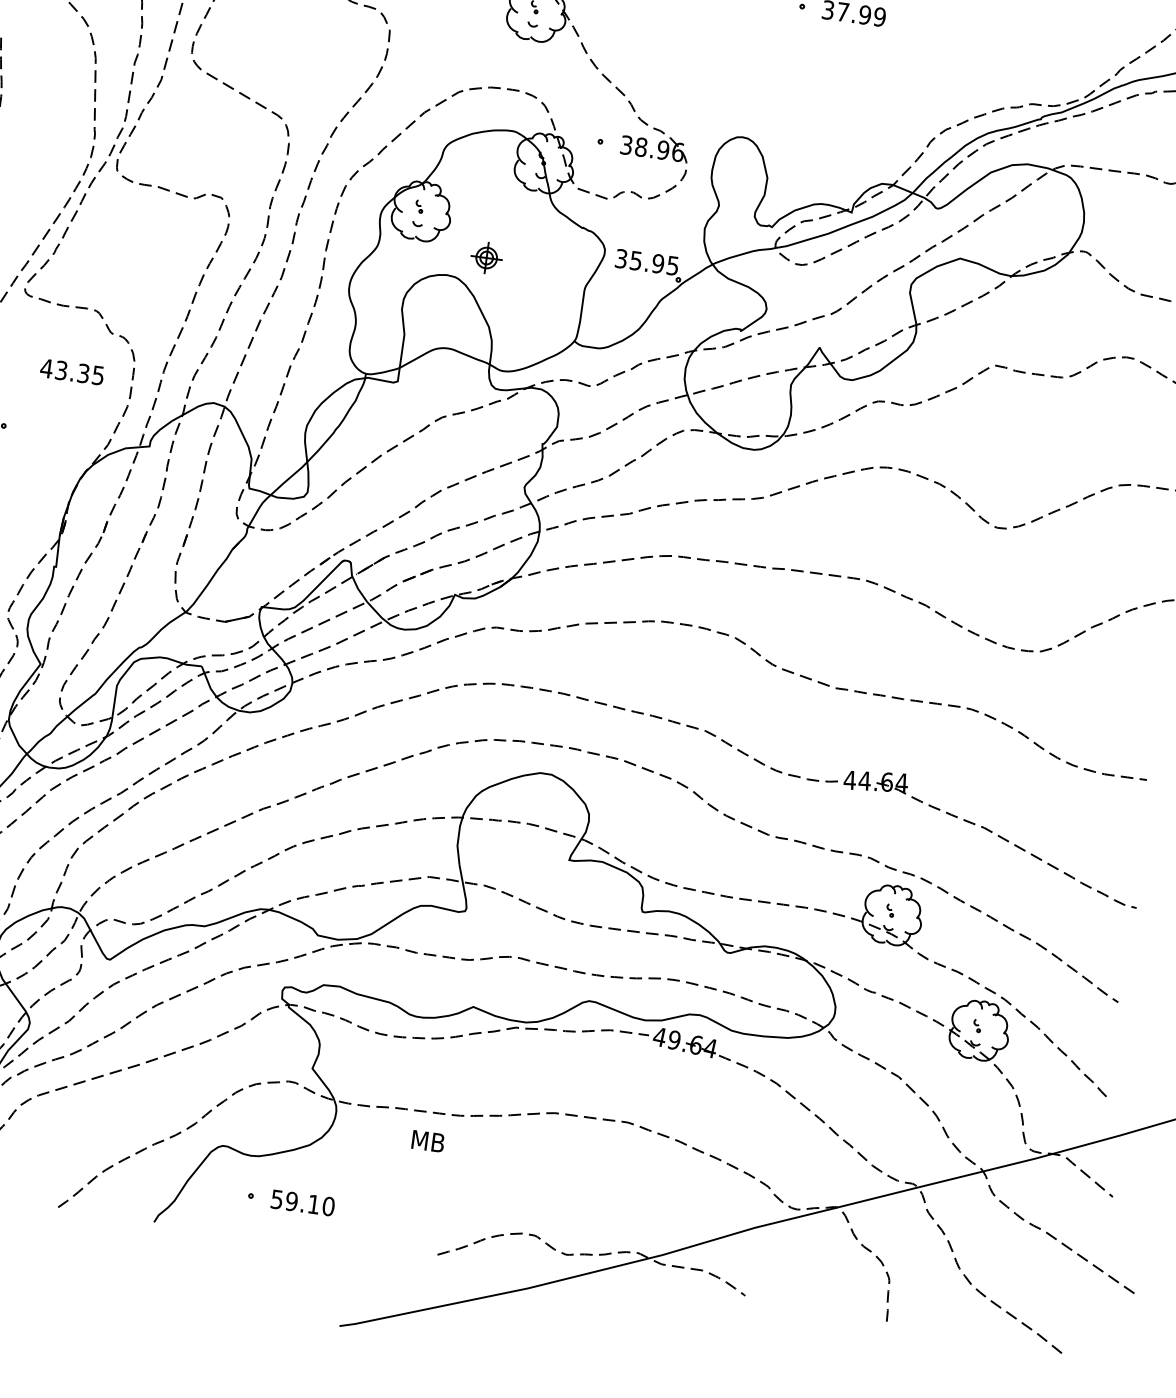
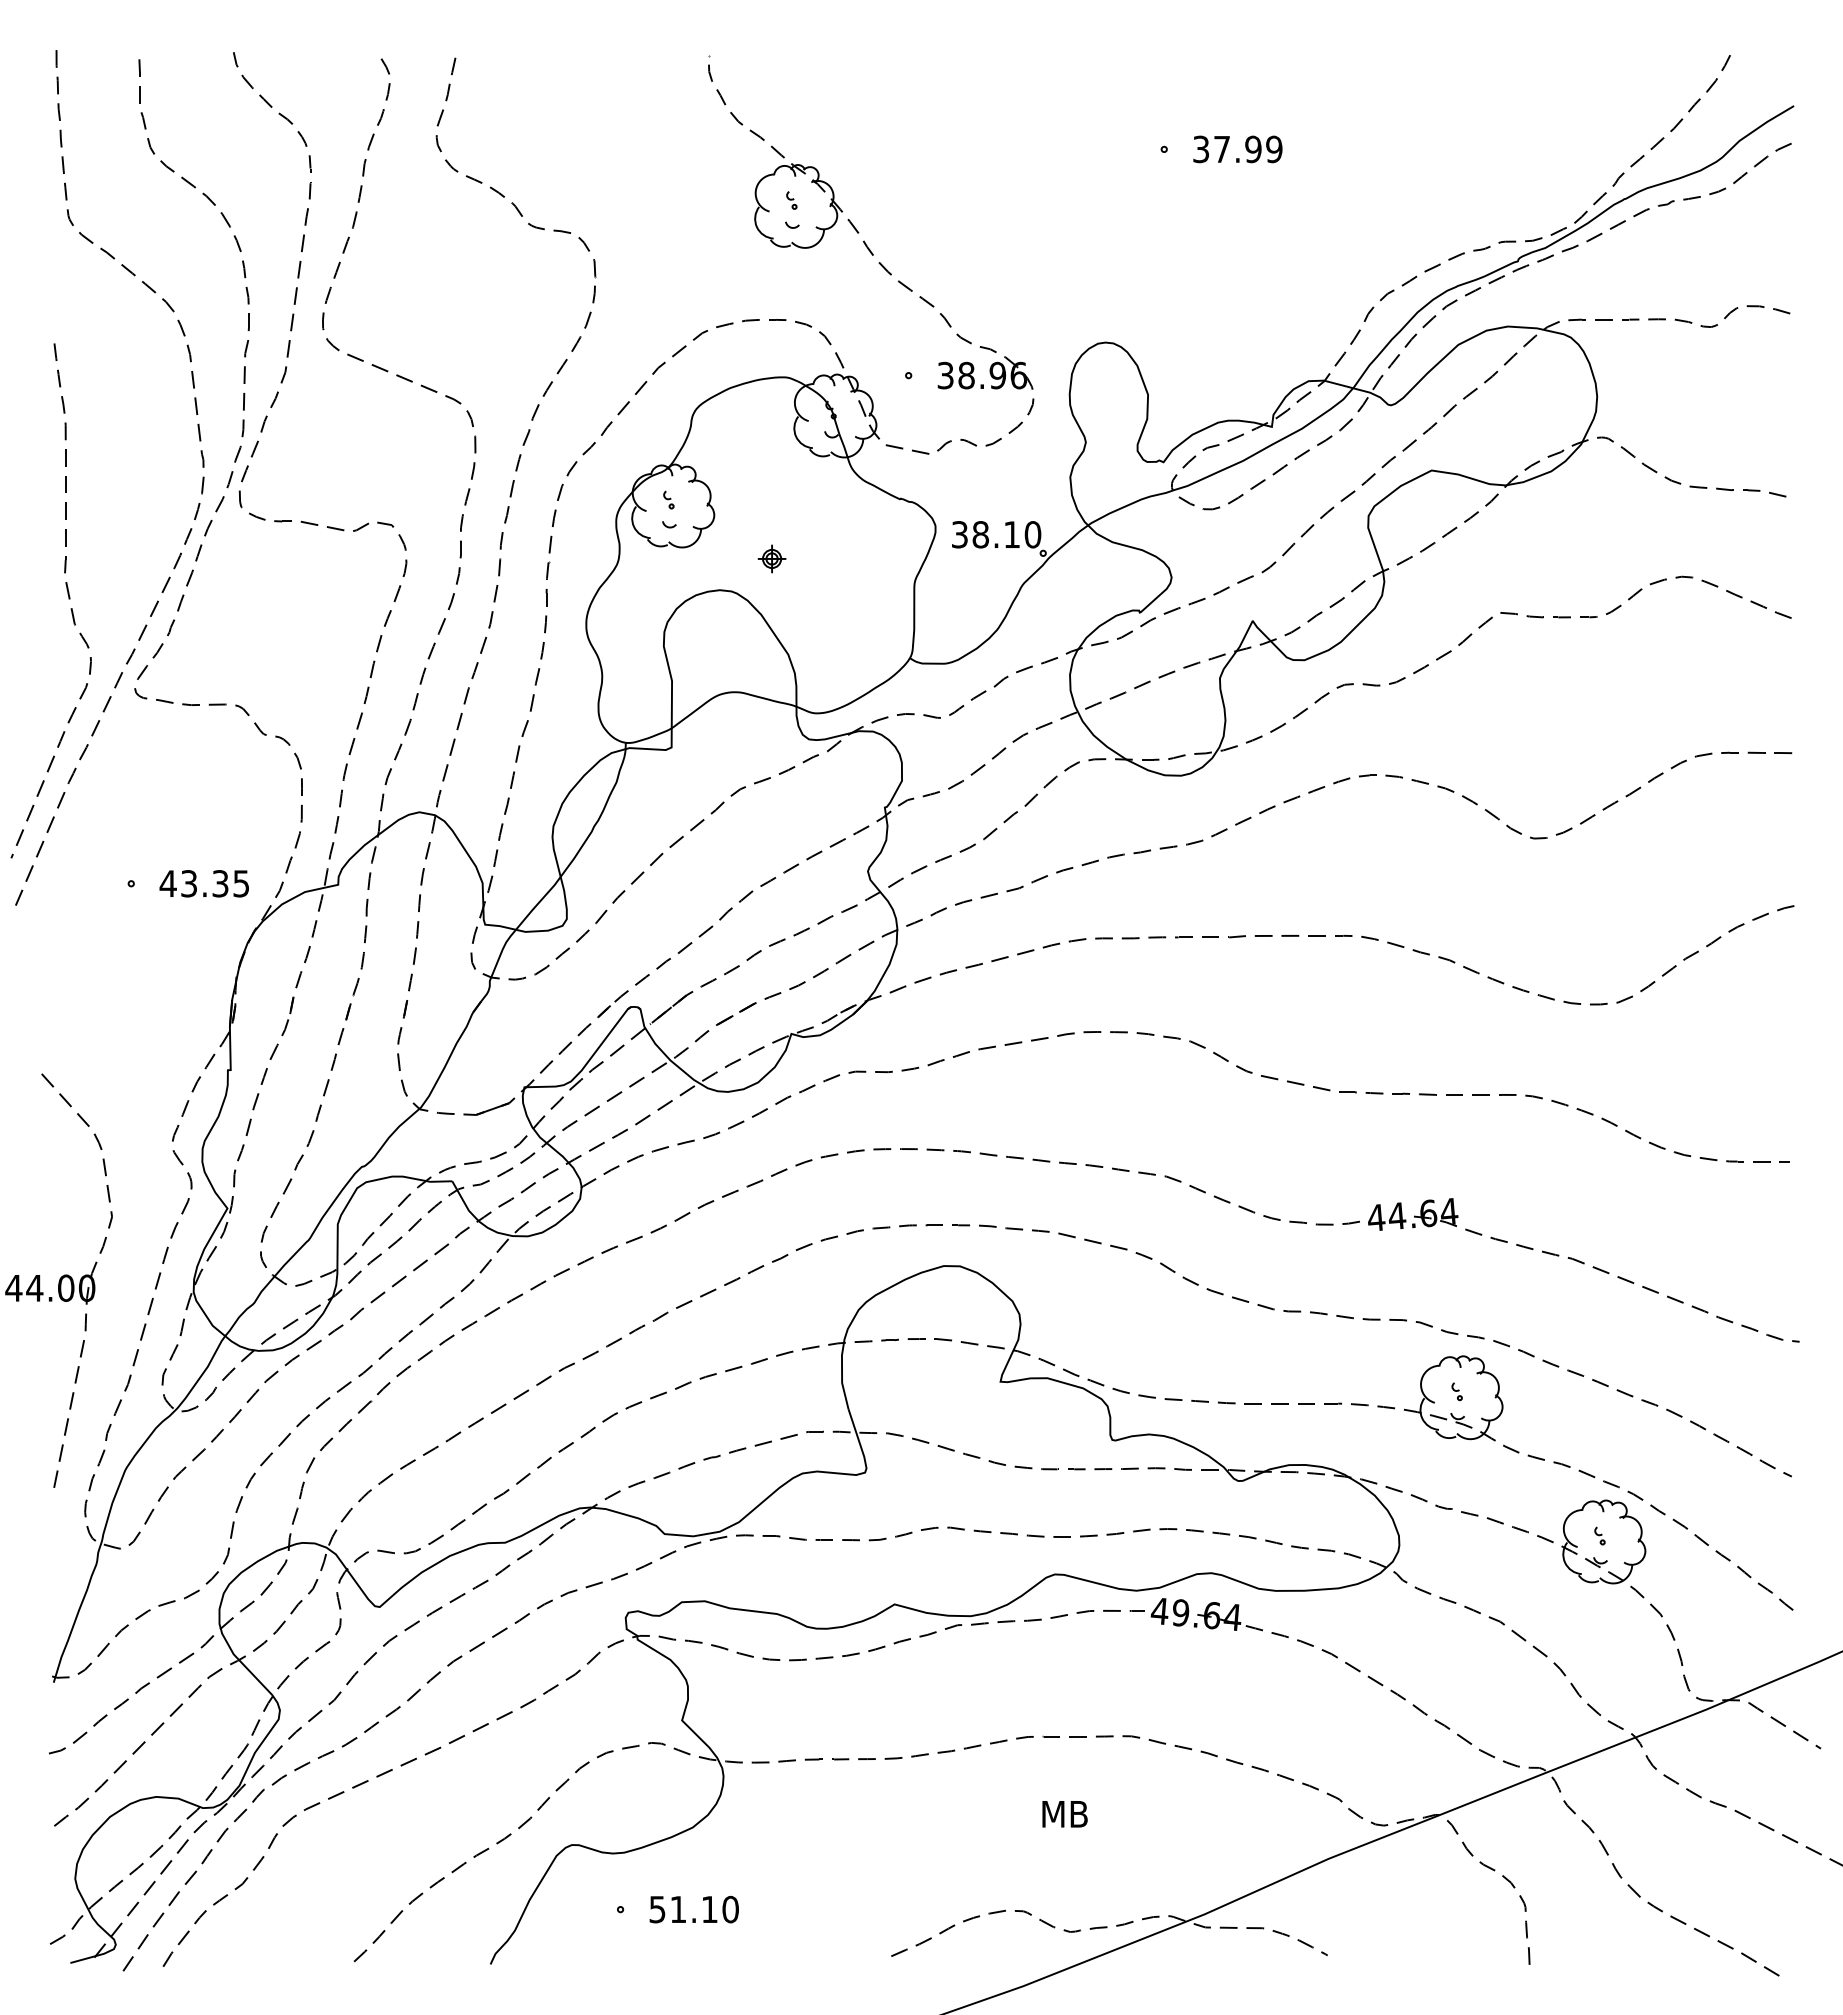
part: (486, 257) -> (771, 558), size x0.62
text: (654, 263) -> (1006, 534), 35.95 -> 38.10
text: (71, 371) -> (203, 883), moved
text: (427, 1141) -> (1064, 1814), moved
text: (291, 1201) -> (678, 1909), 59.10 -> 51.10

